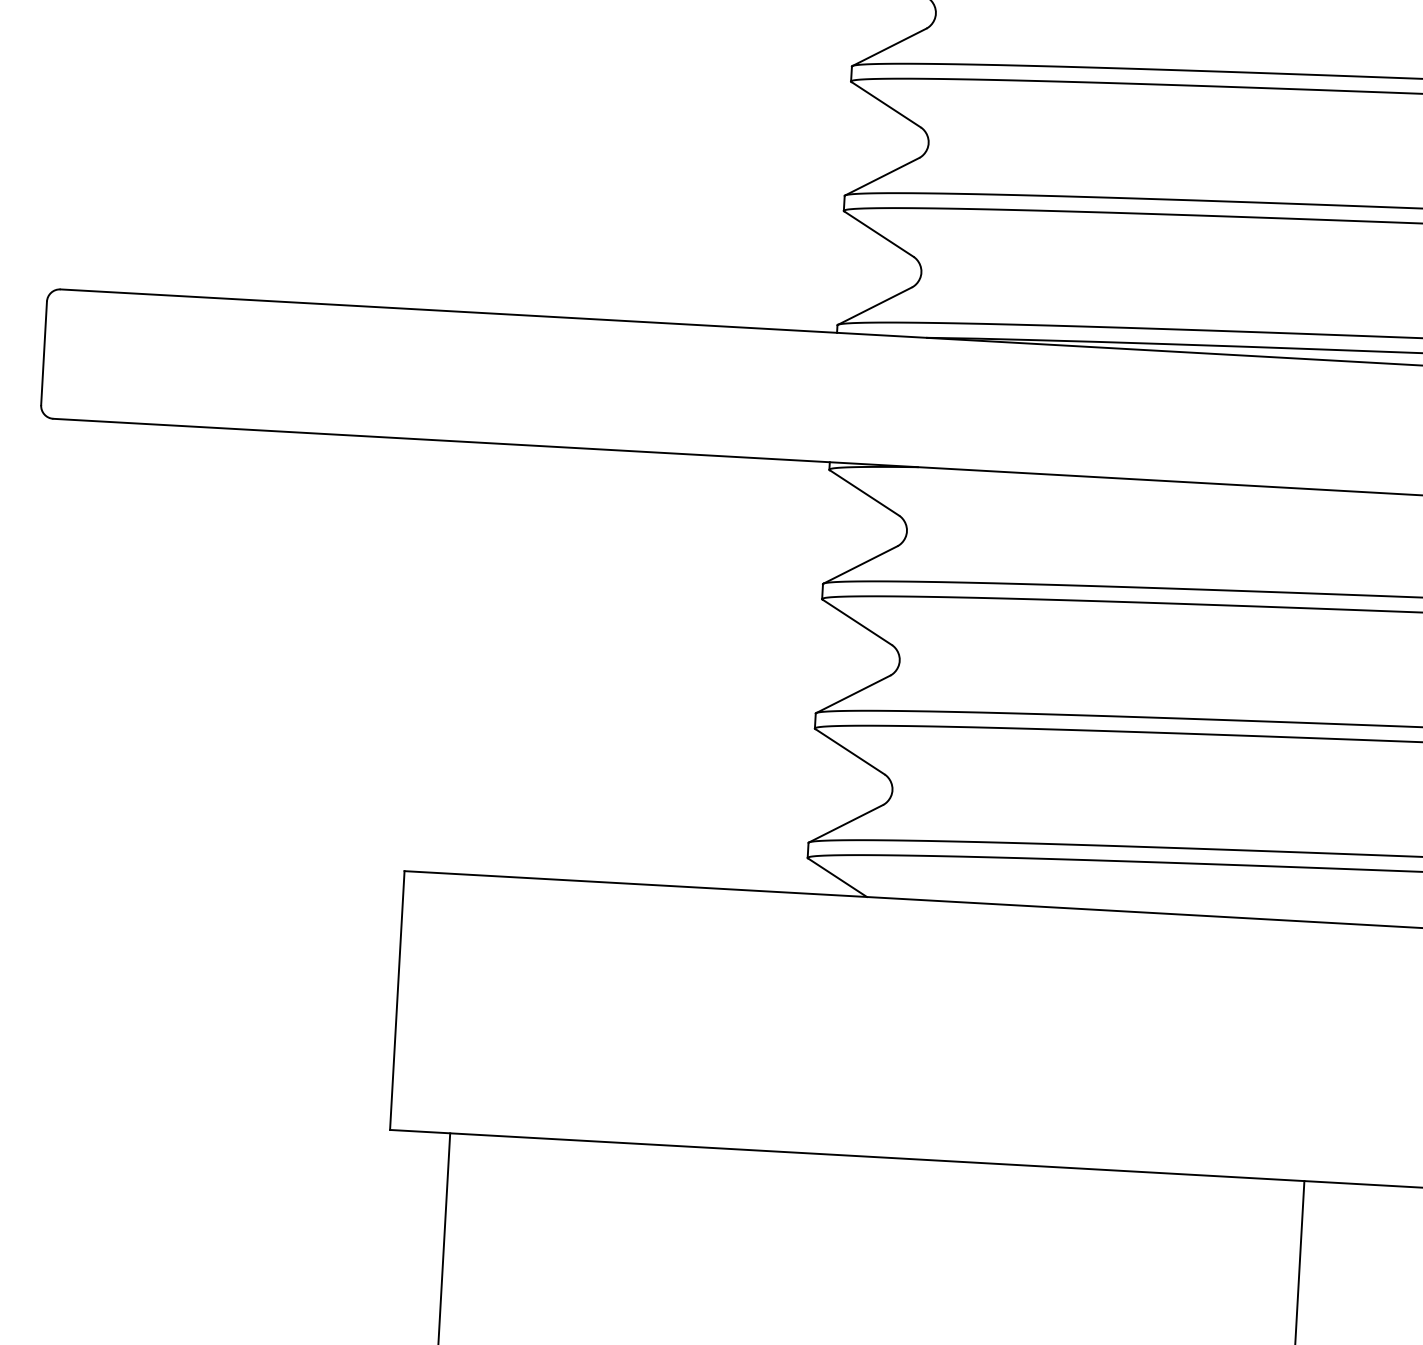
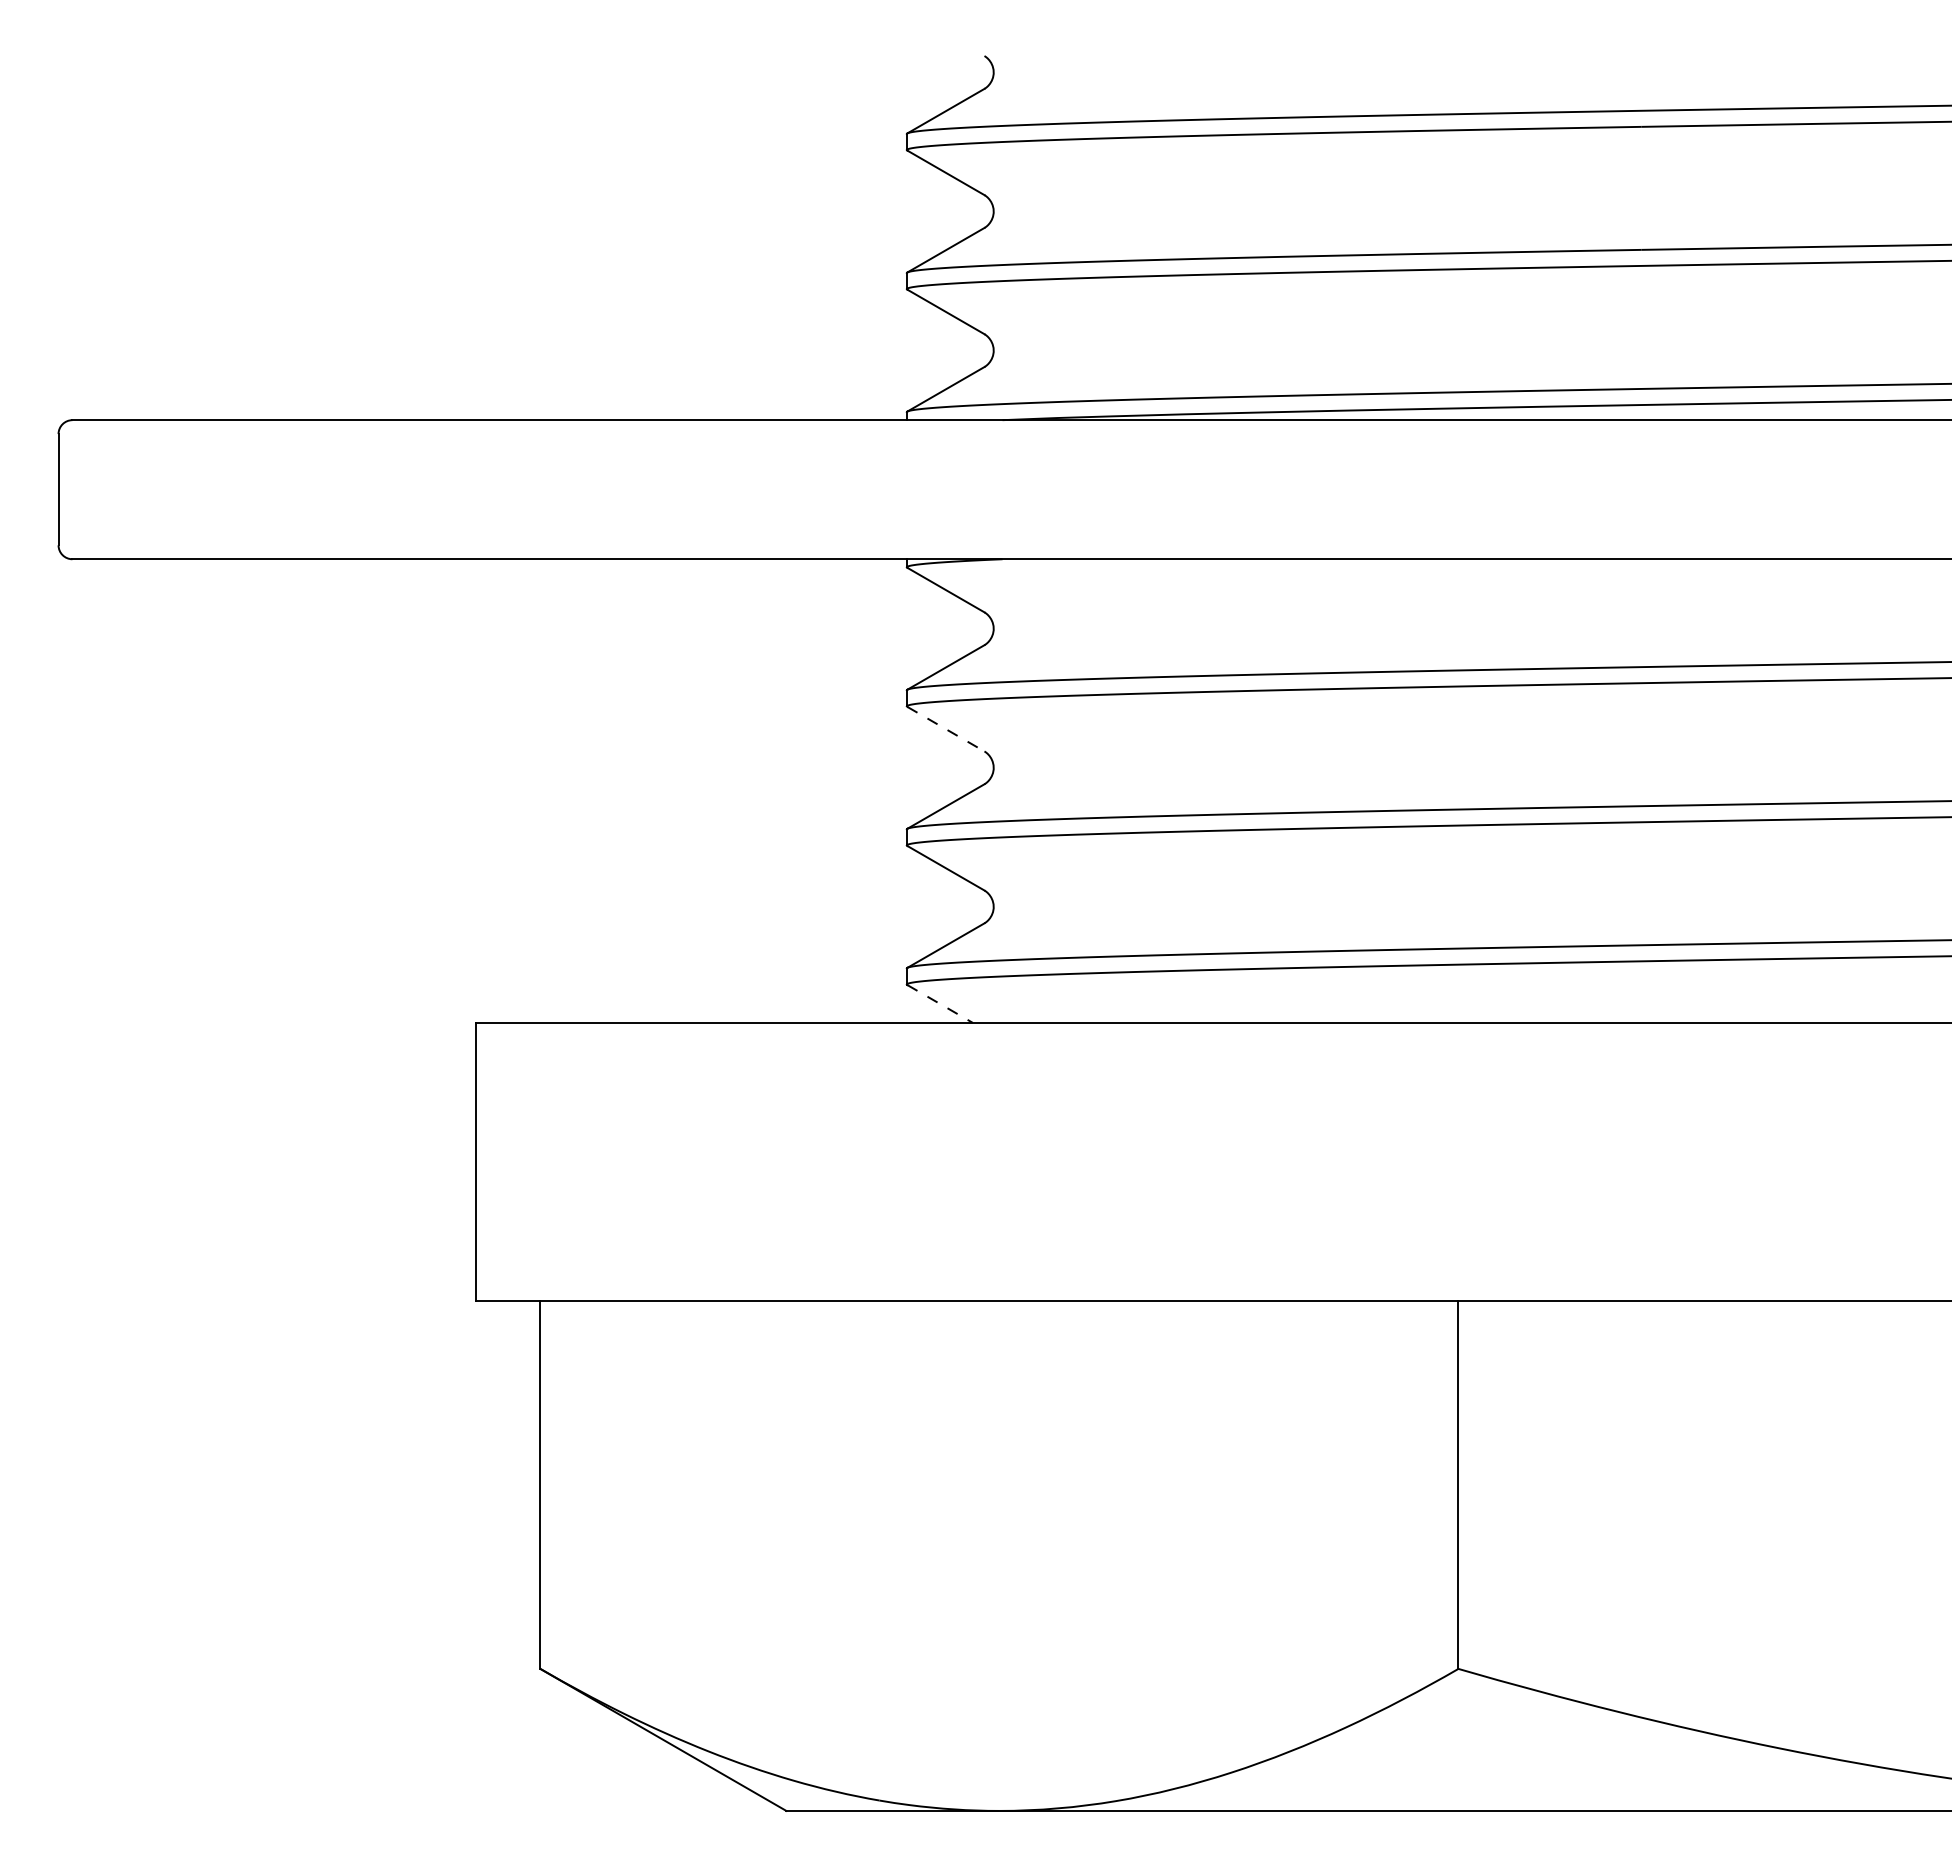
line: (857, 622) -> (946, 729), solid -> dashed
line: (837, 877) -> (940, 1003), solid -> dashed

